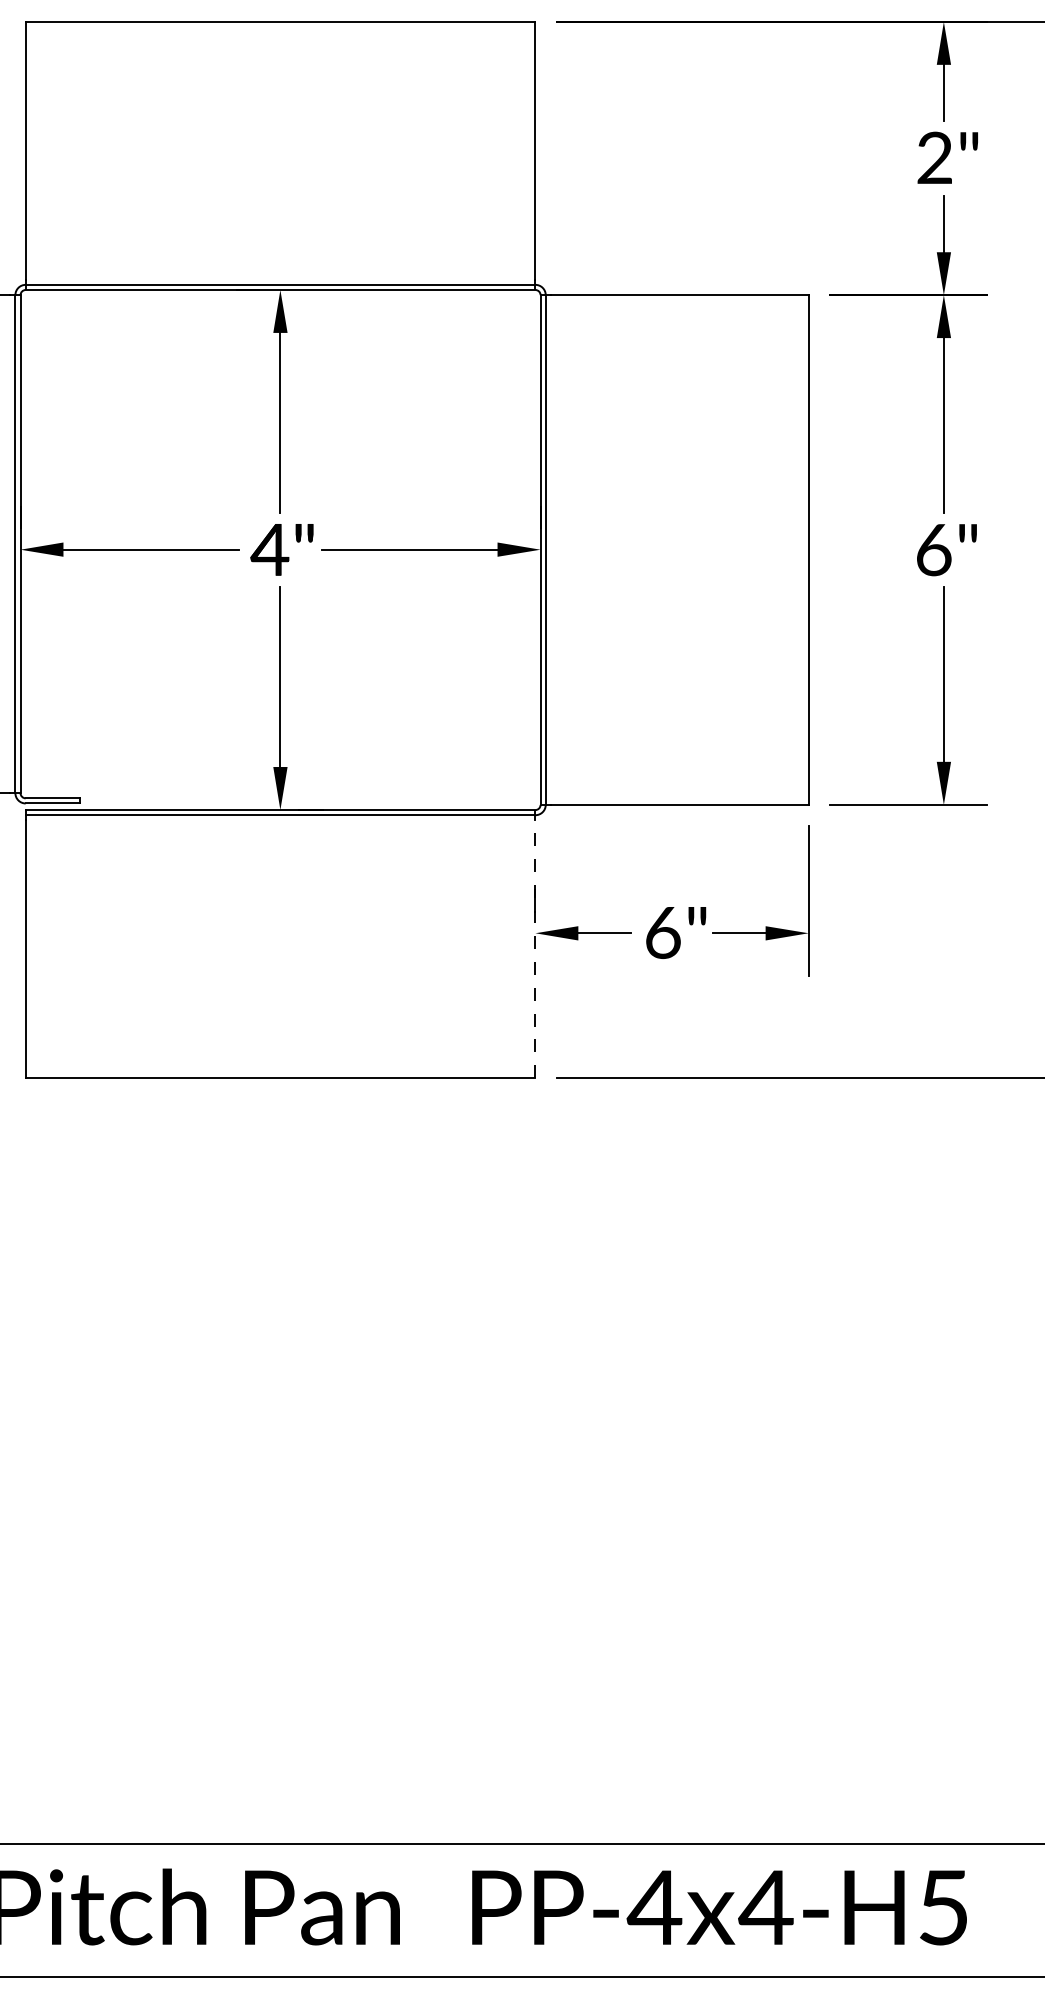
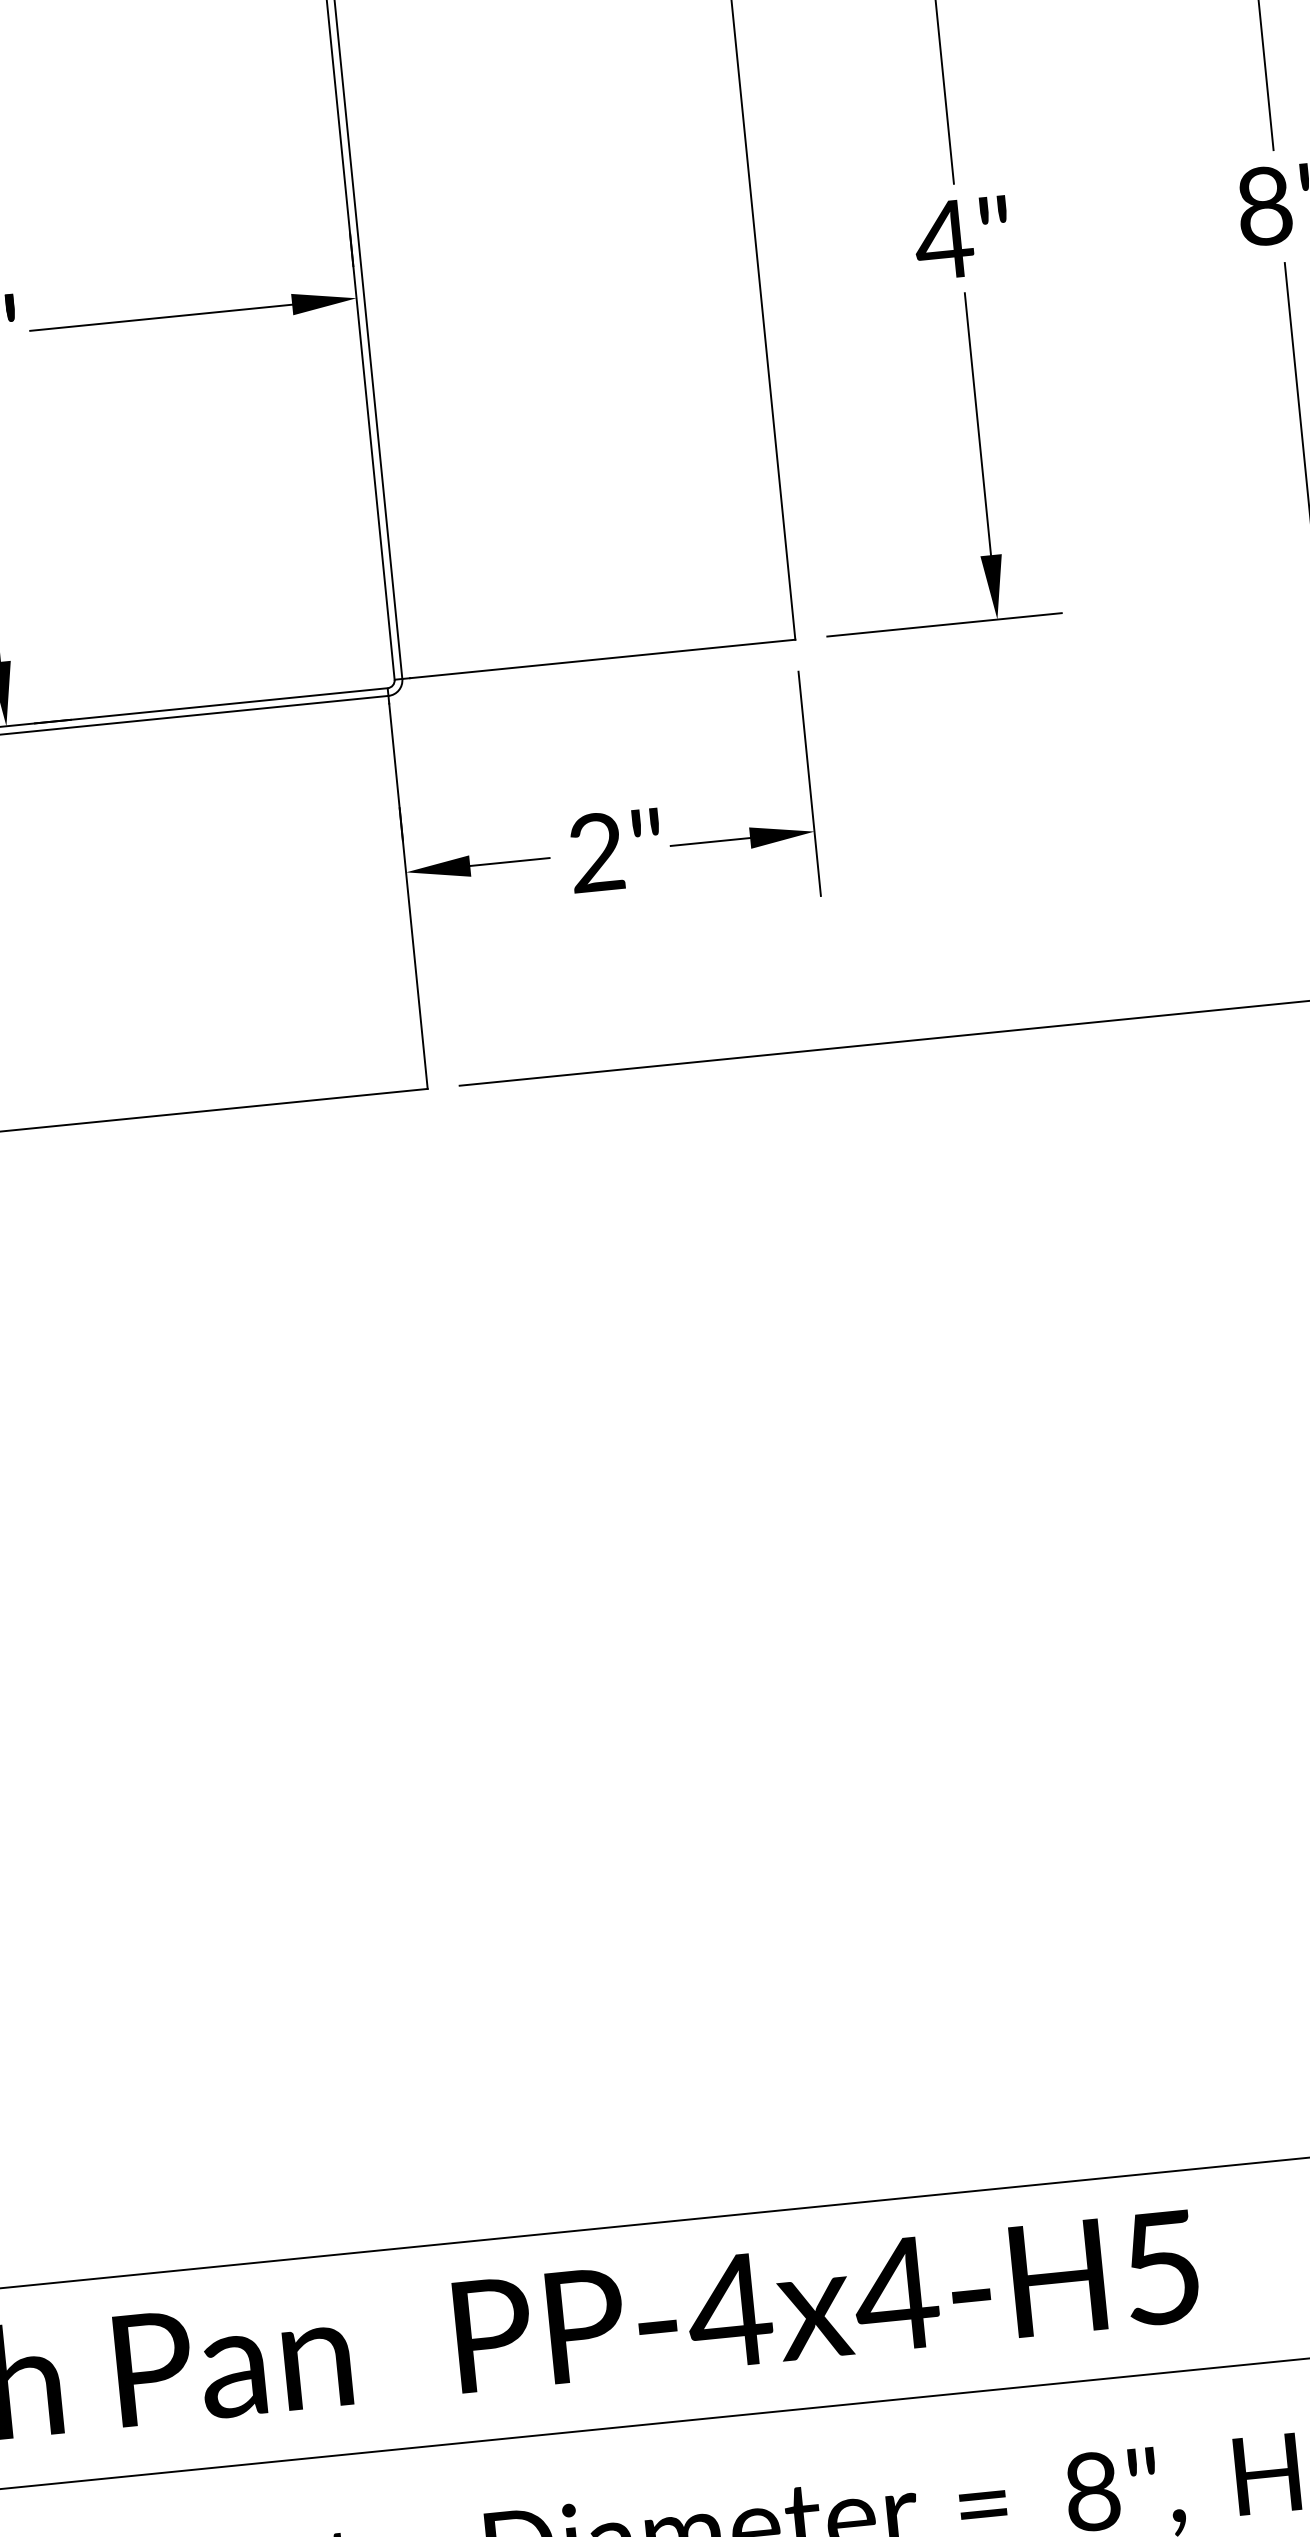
text: (933, 550) -> (943, 240), 6" -> 4"
text: (662, 932) -> (595, 852), 6" -> 2"
line: (535, 949) -> (408, 896), dashed -> solid

